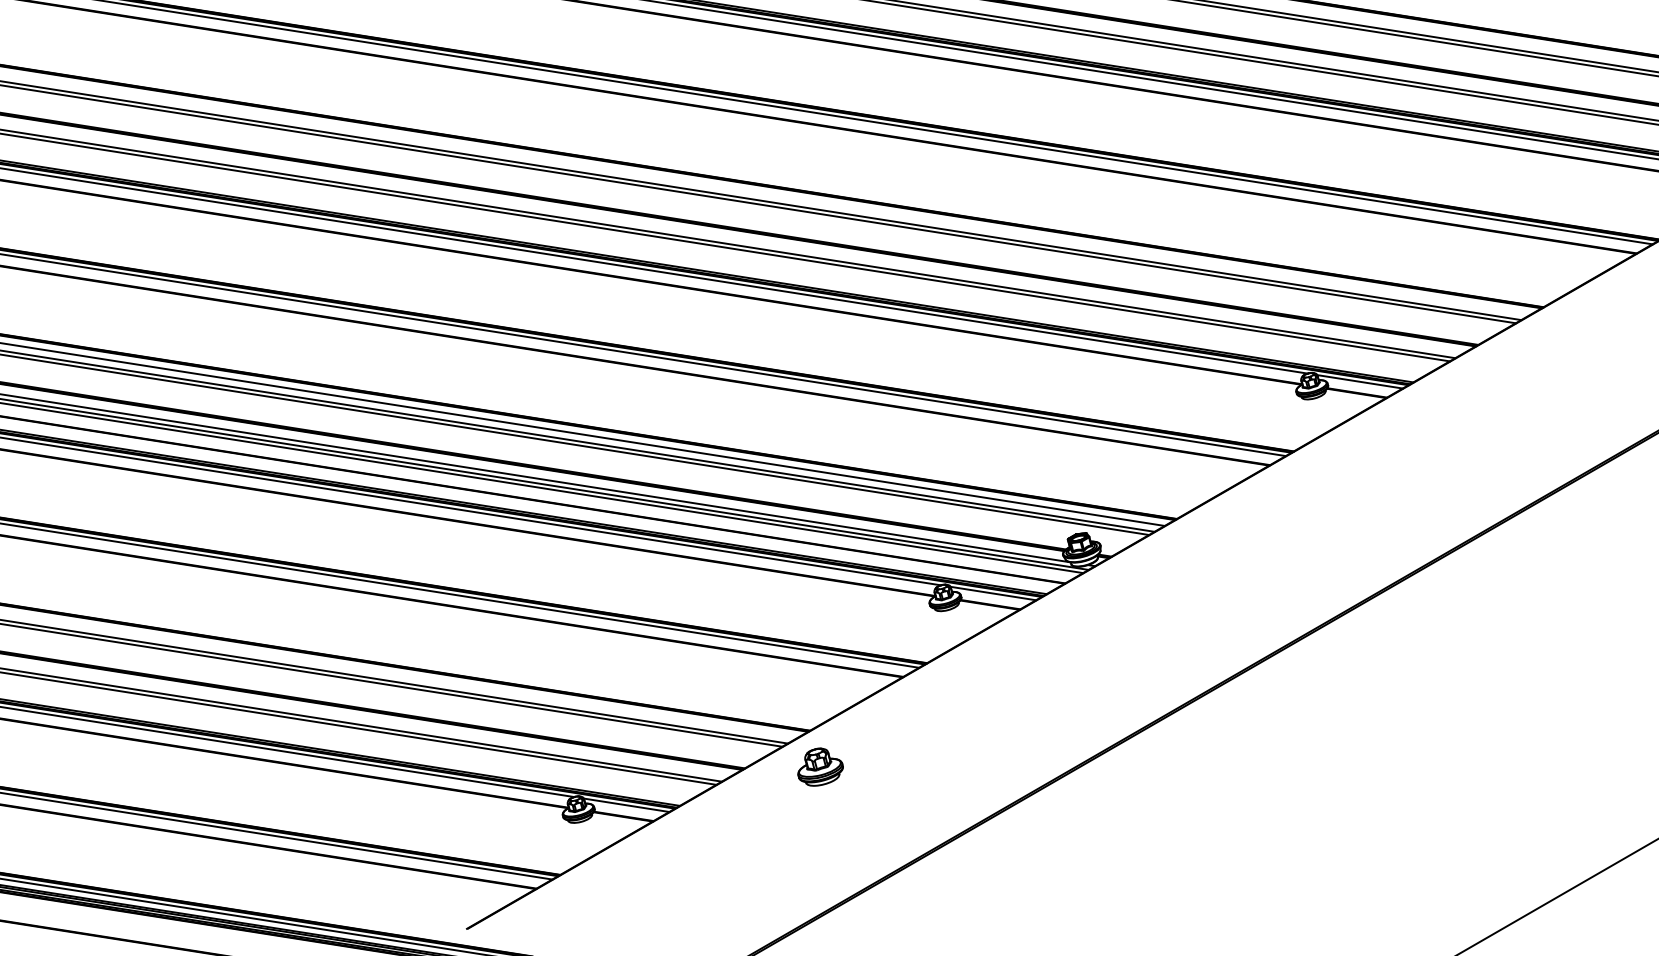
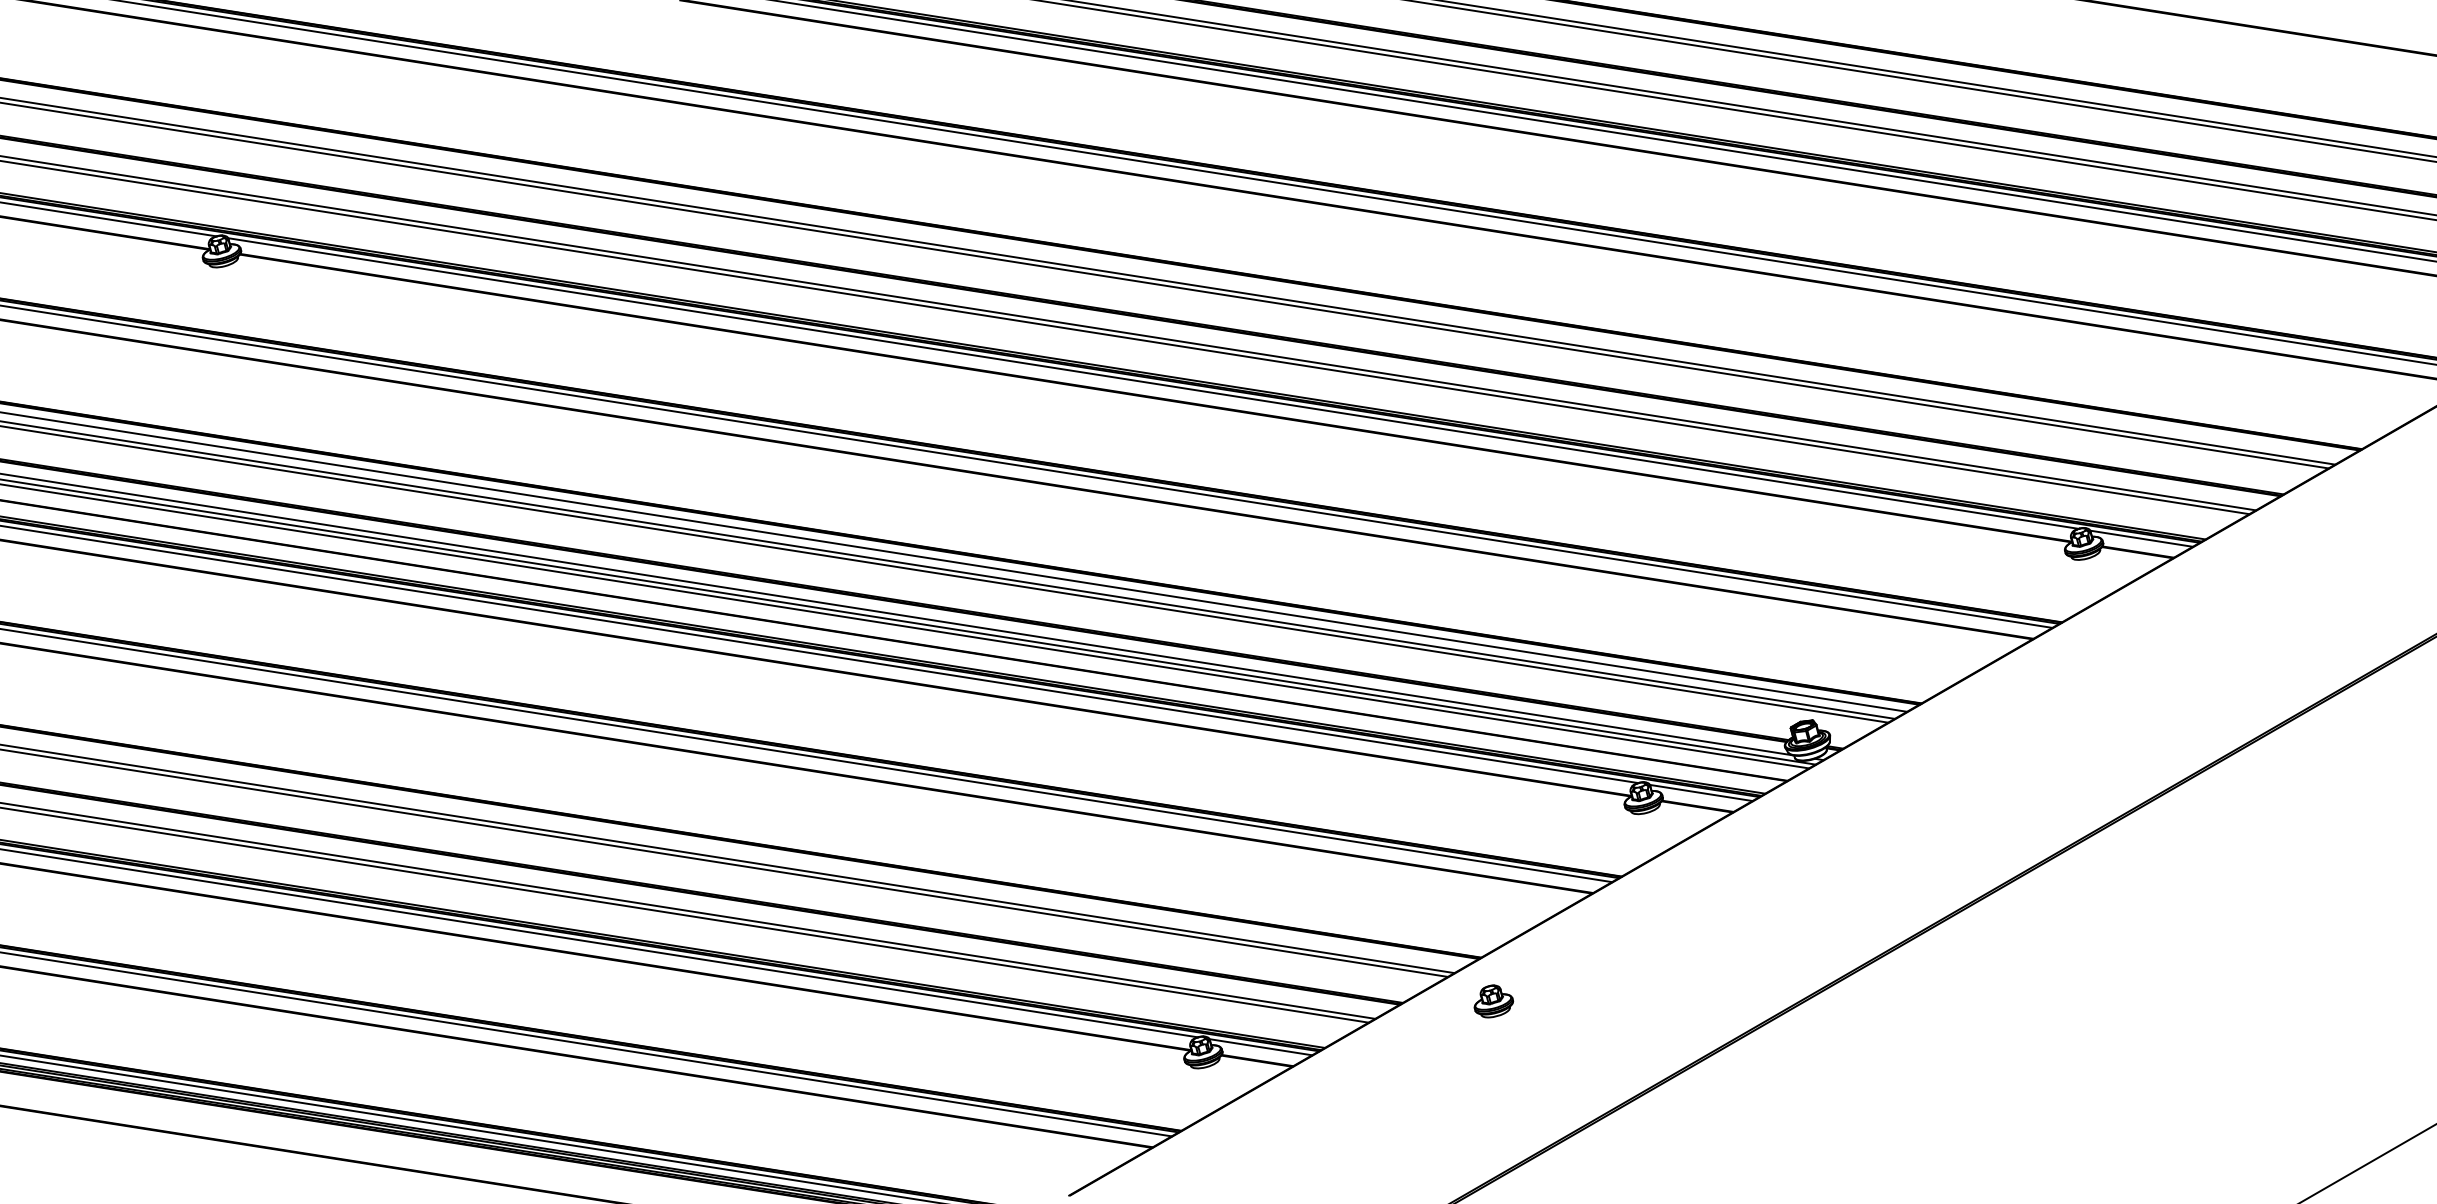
part: (820, 767) -> (1493, 1001), size x0.71

